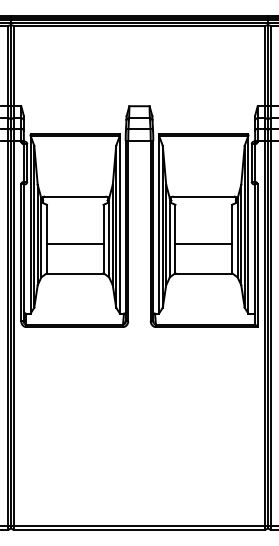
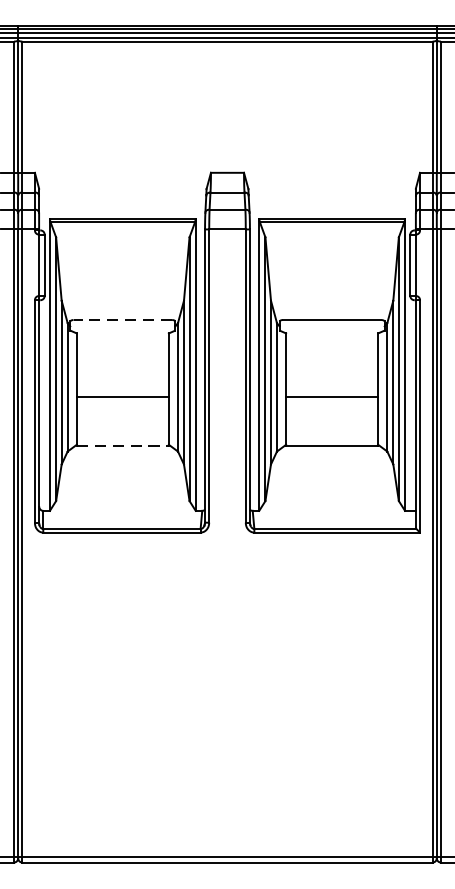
line: (74, 196) -> (121, 319), solid -> dashed
line: (75, 273) -> (123, 445), solid -> dashed

